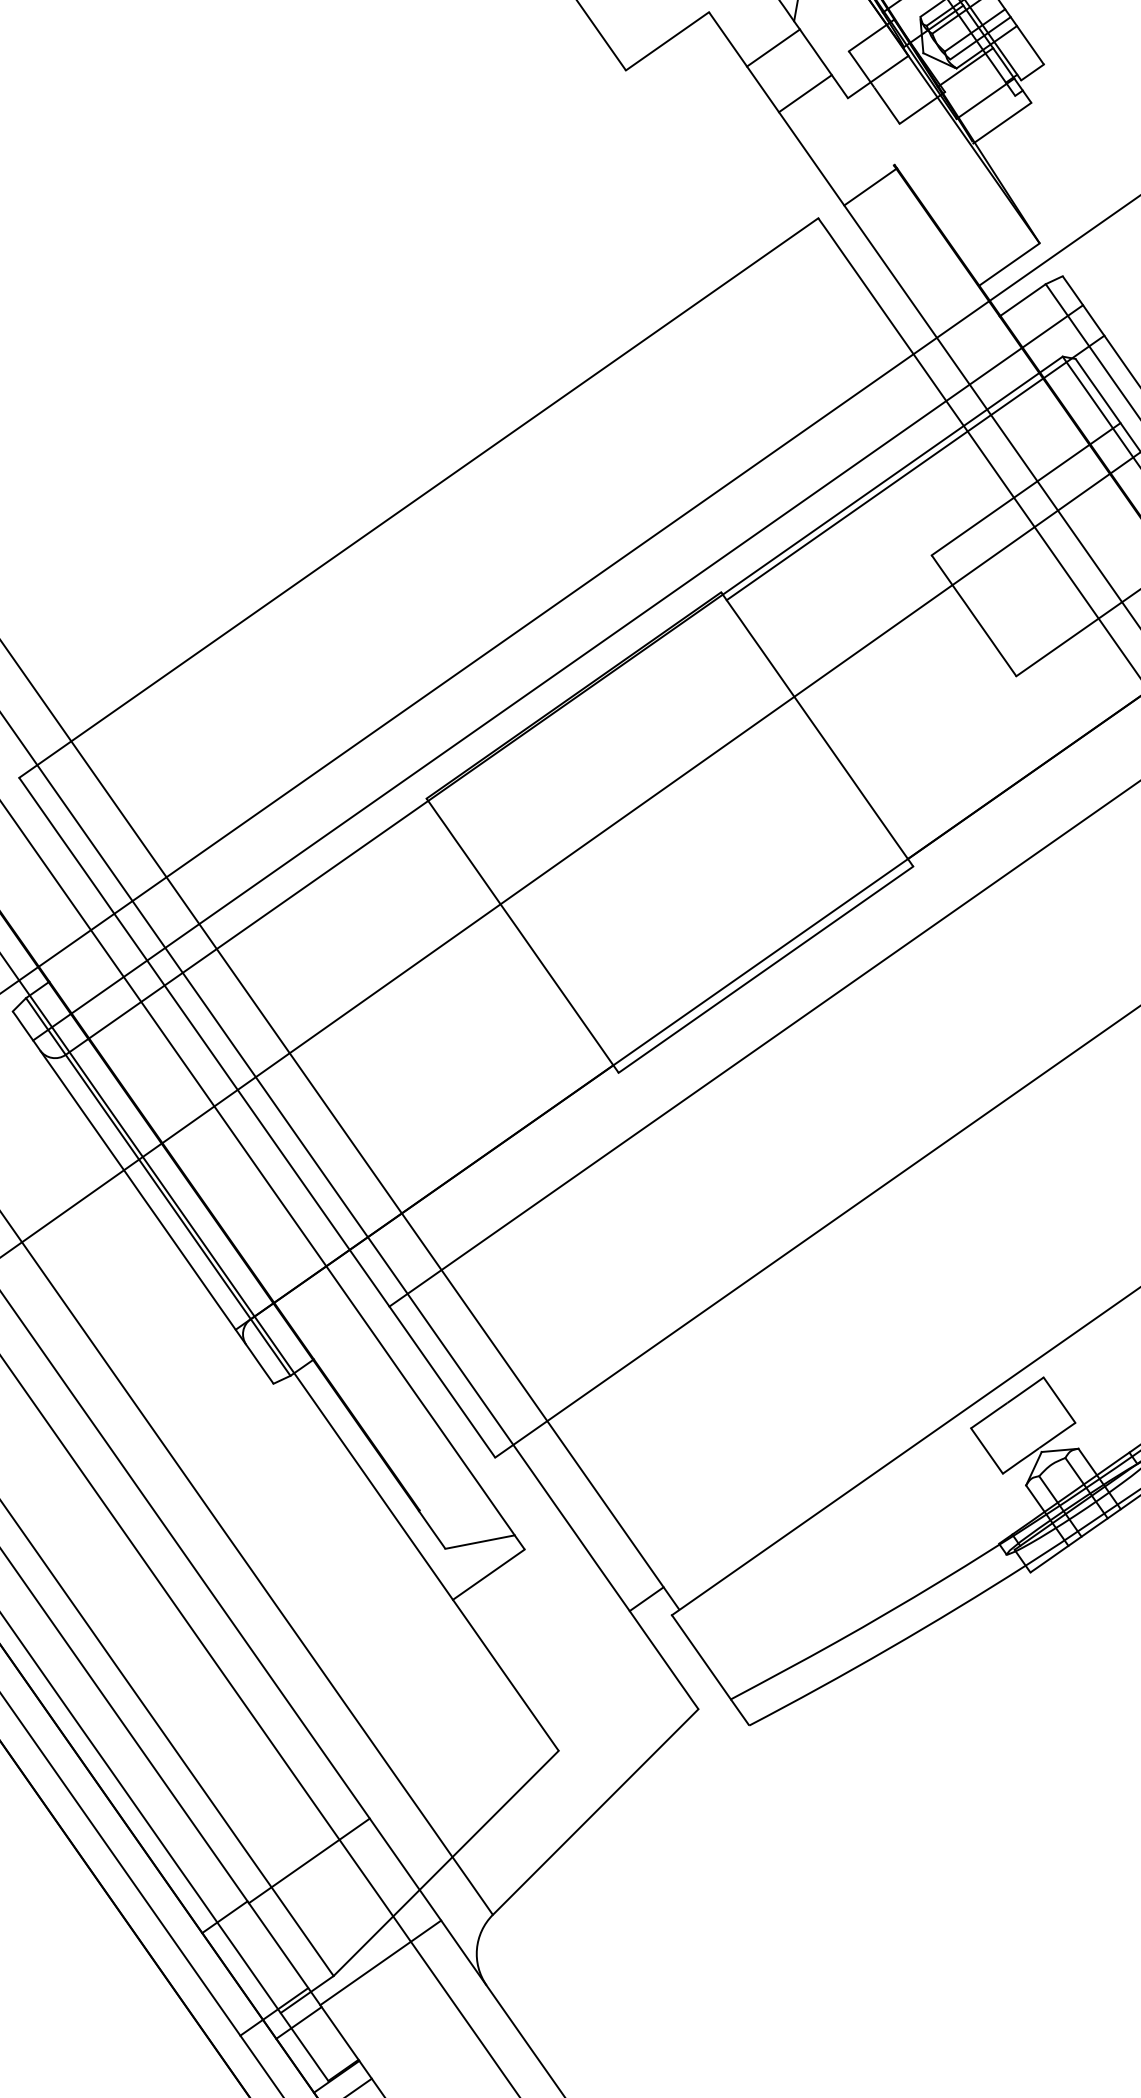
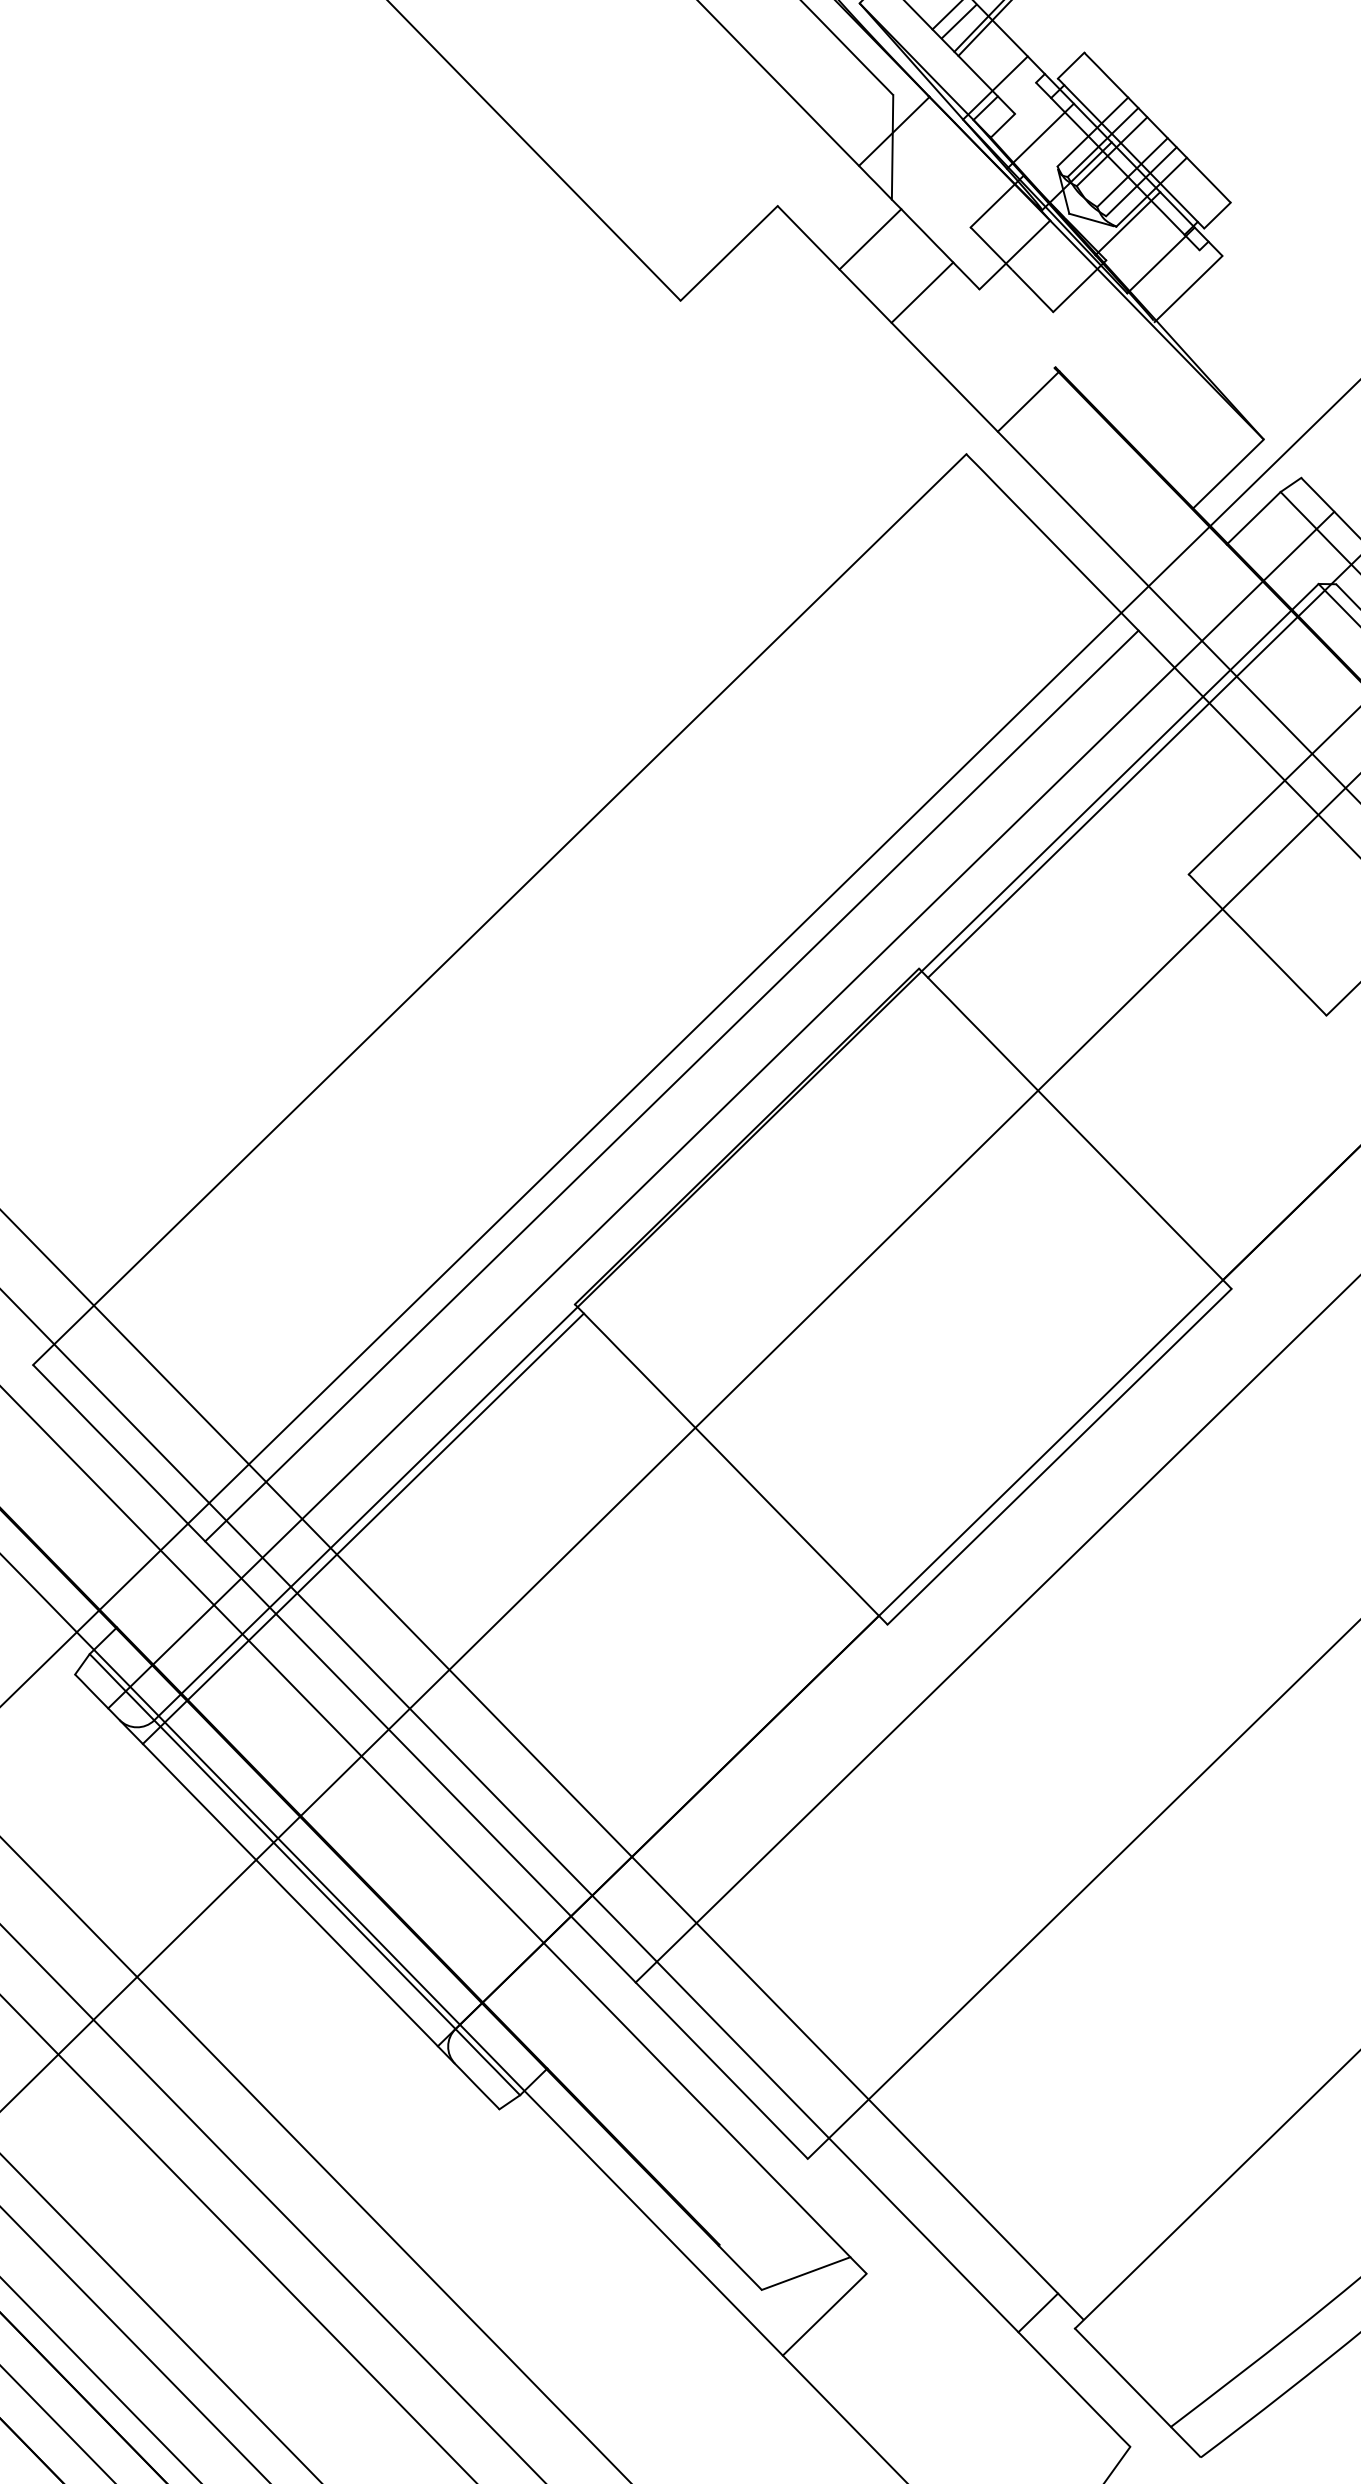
line: (524, 648) -> (671, 1085), added
line: (243, 938) -> (363, 1528), added

